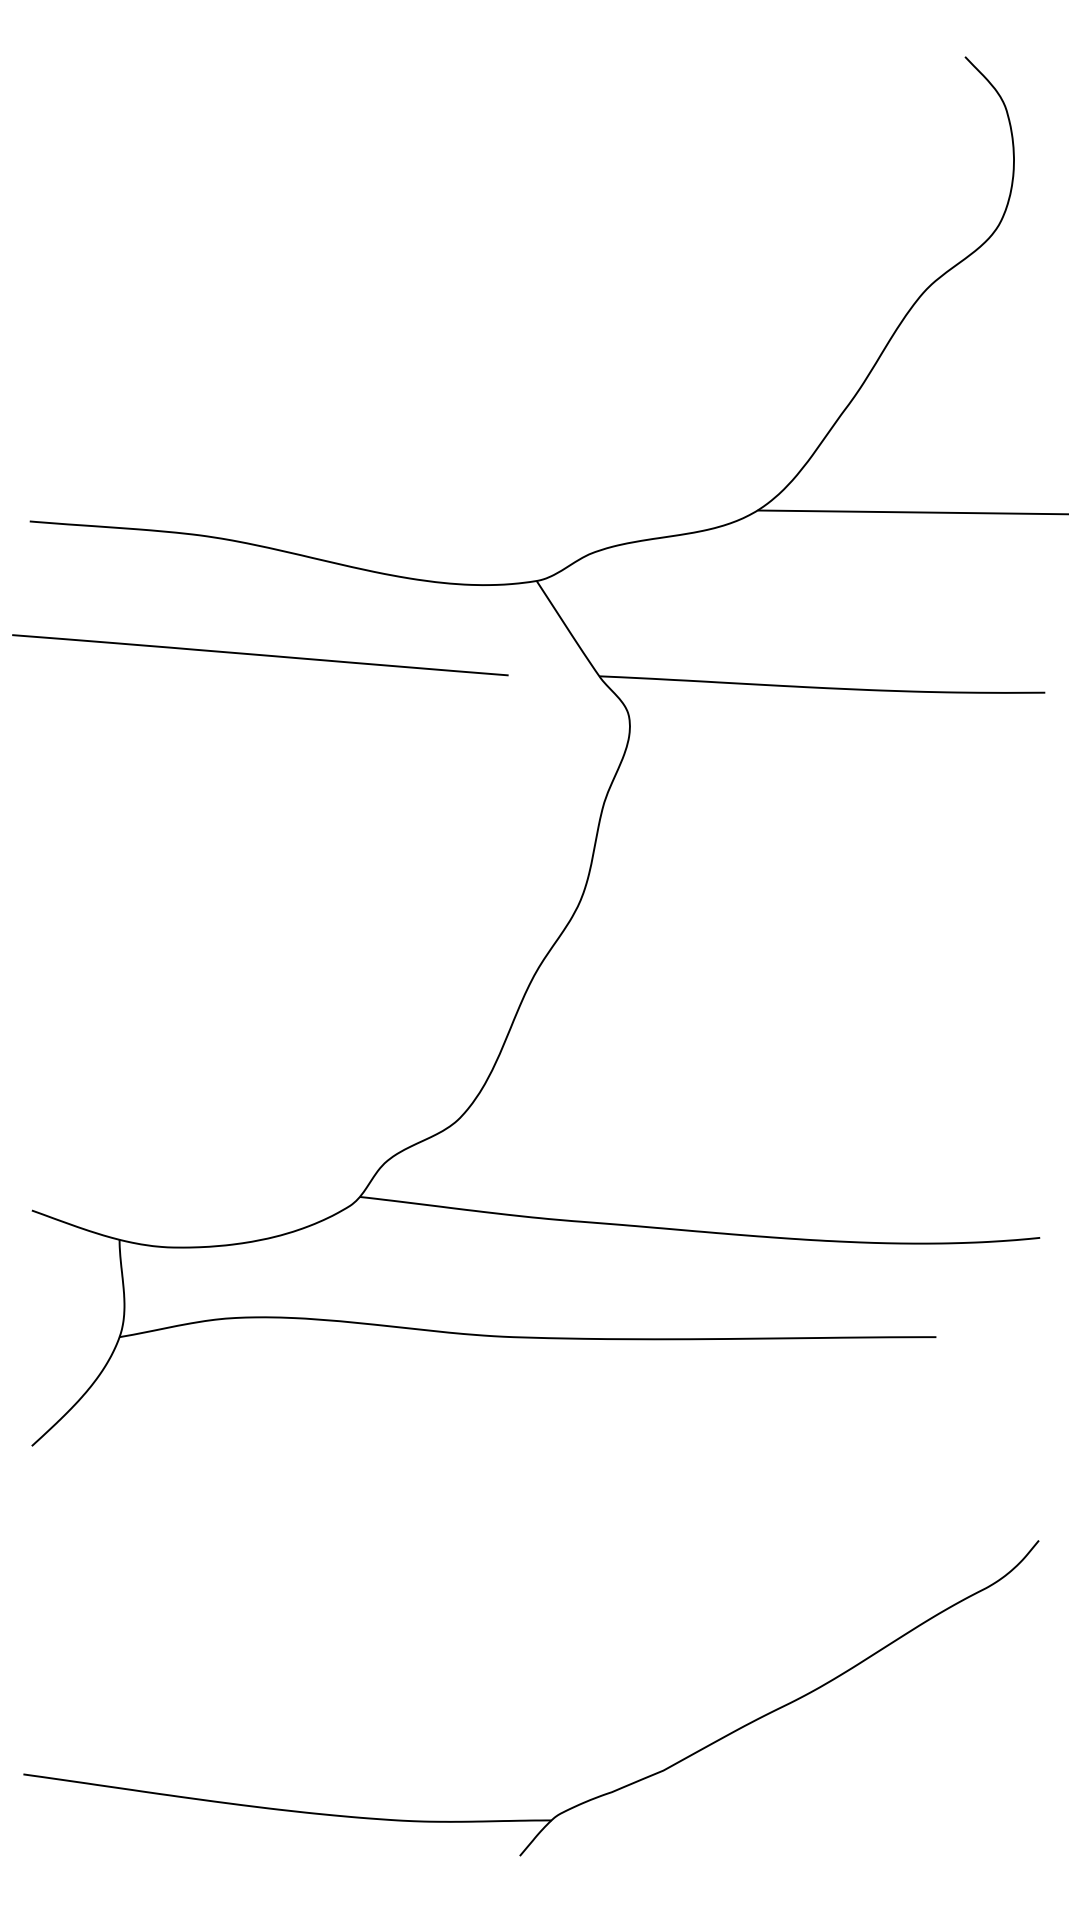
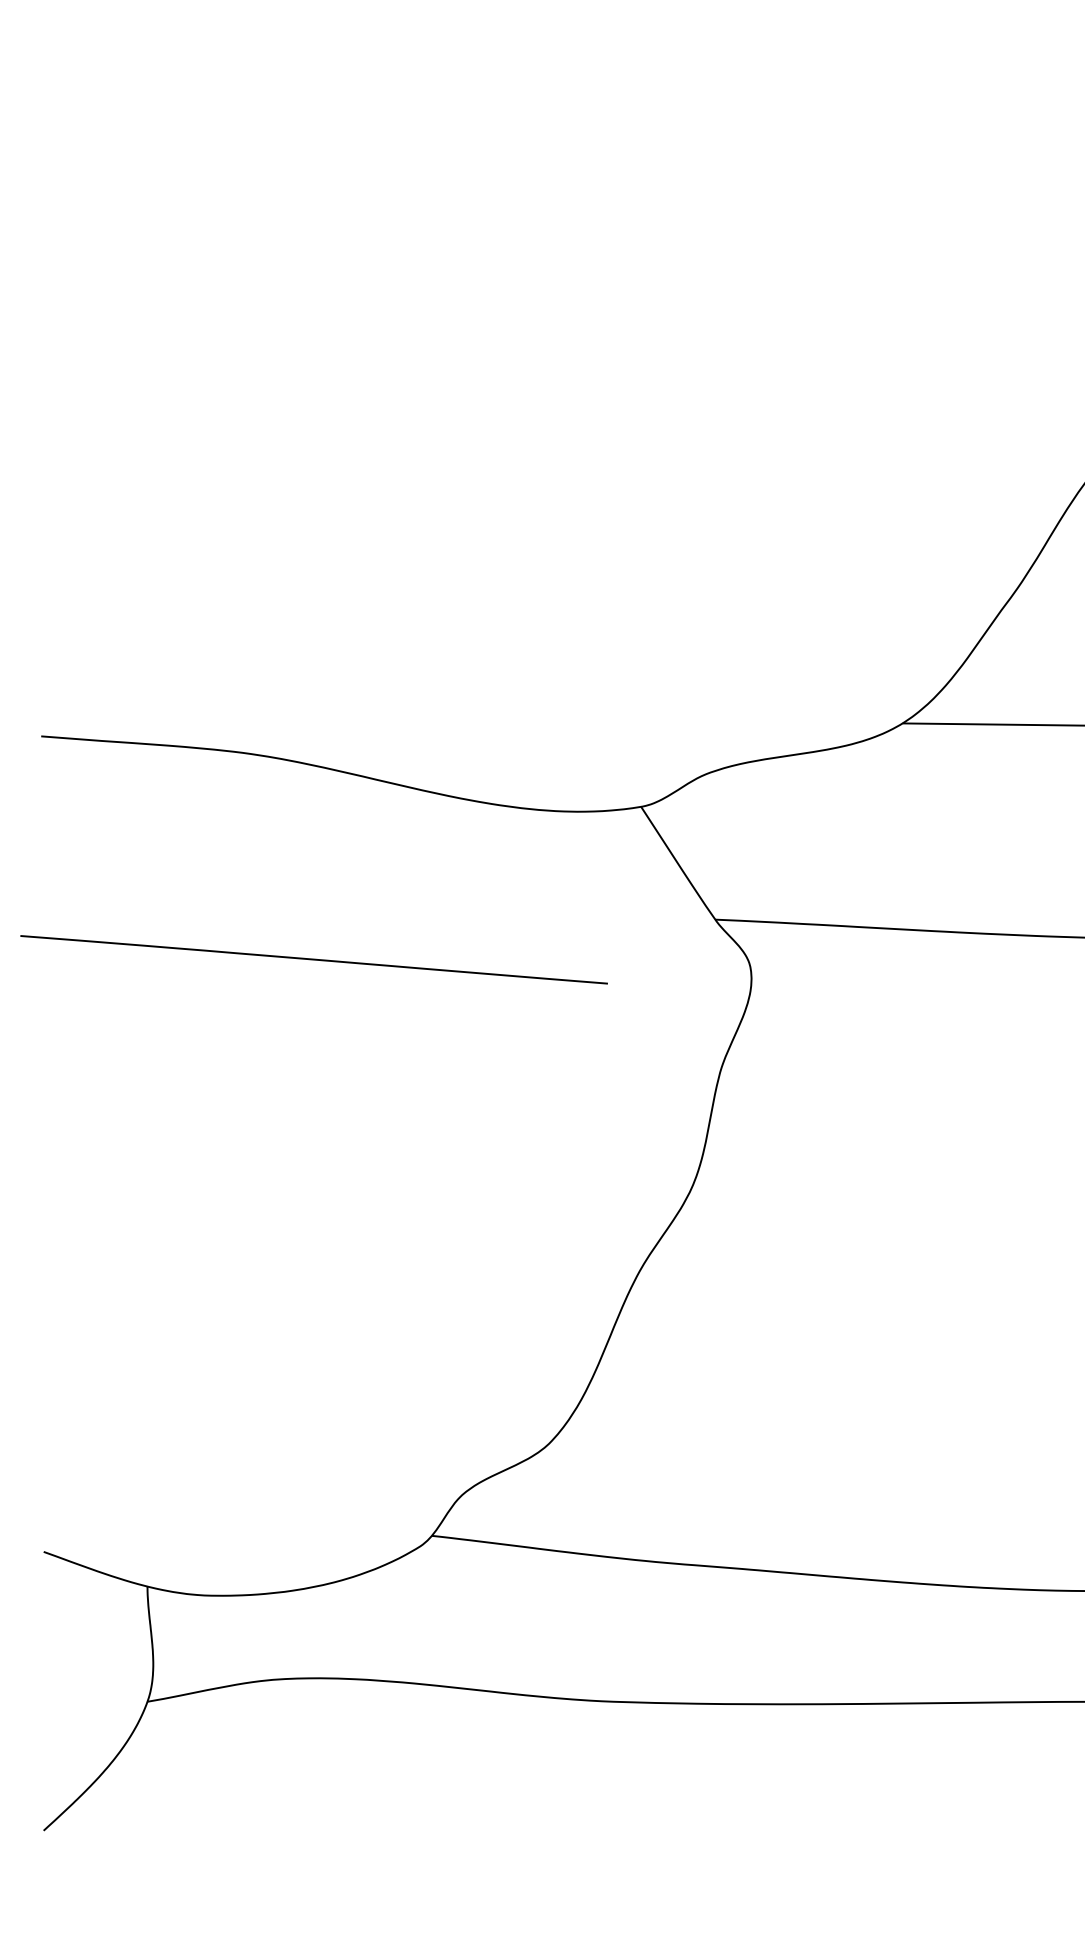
line: (260, 655) -> (314, 960), moved

